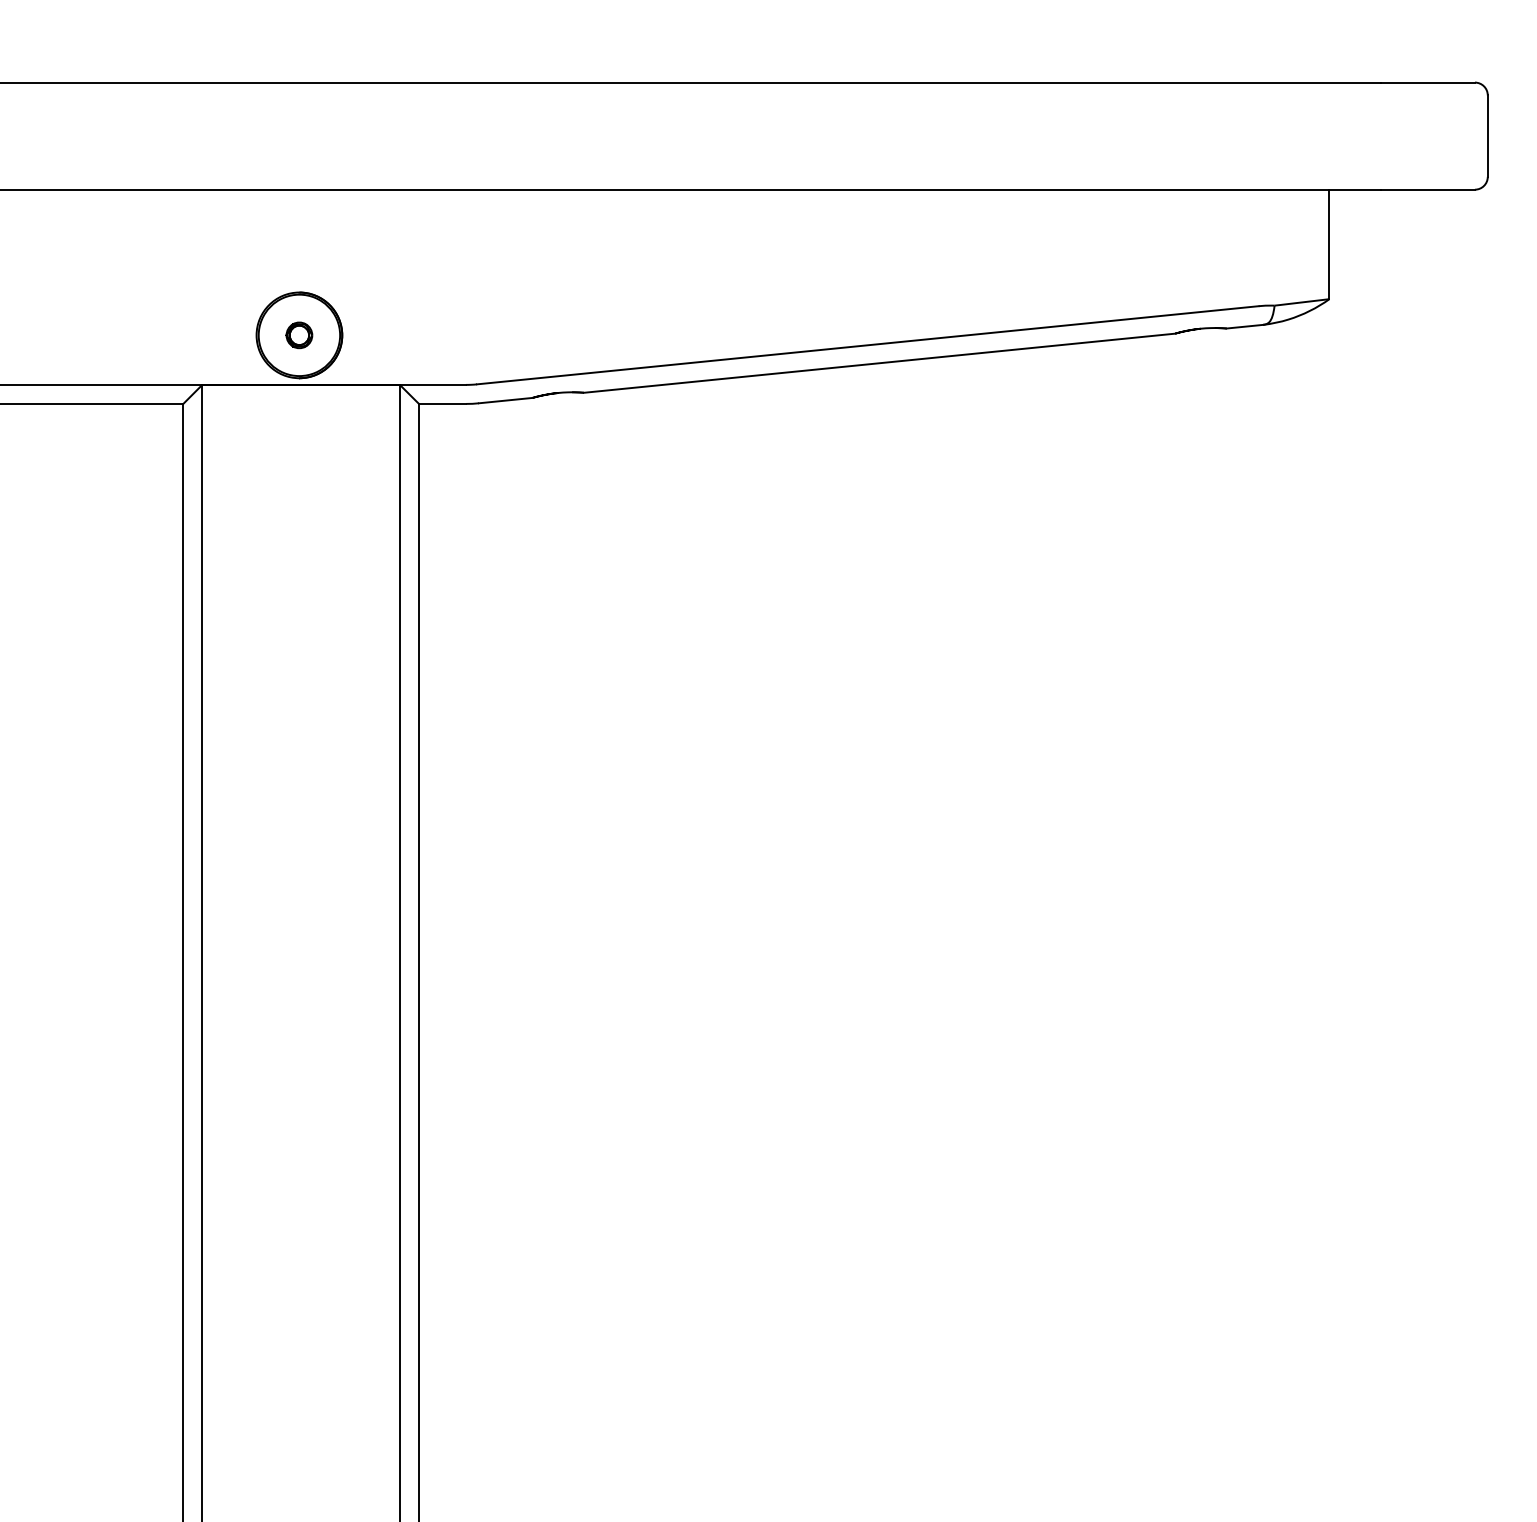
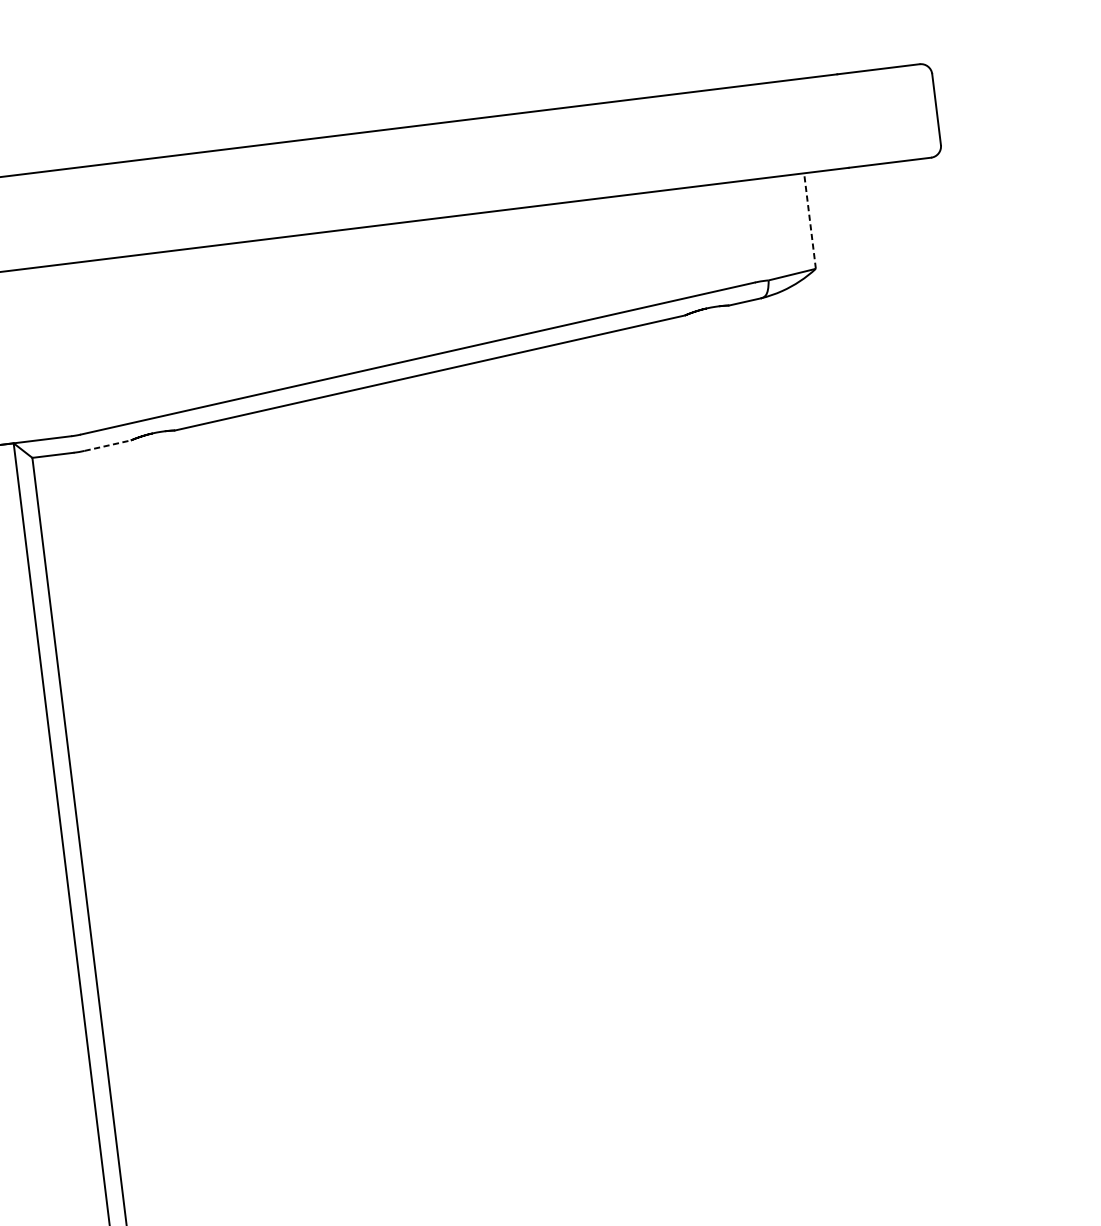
line: (1329, 244) -> (810, 221), solid -> dashed
line: (505, 400) -> (107, 445), solid -> dashed

